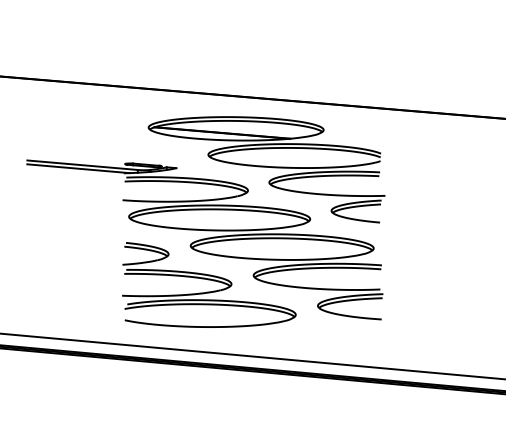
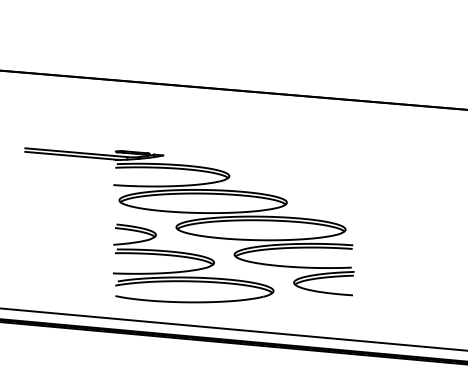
part: (266, 169) -> (246, 156), removed

